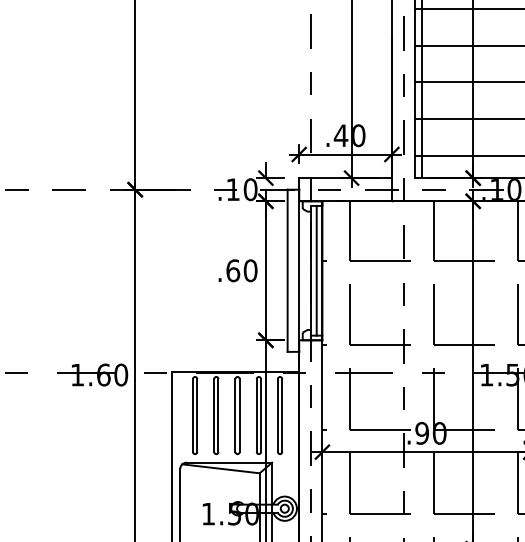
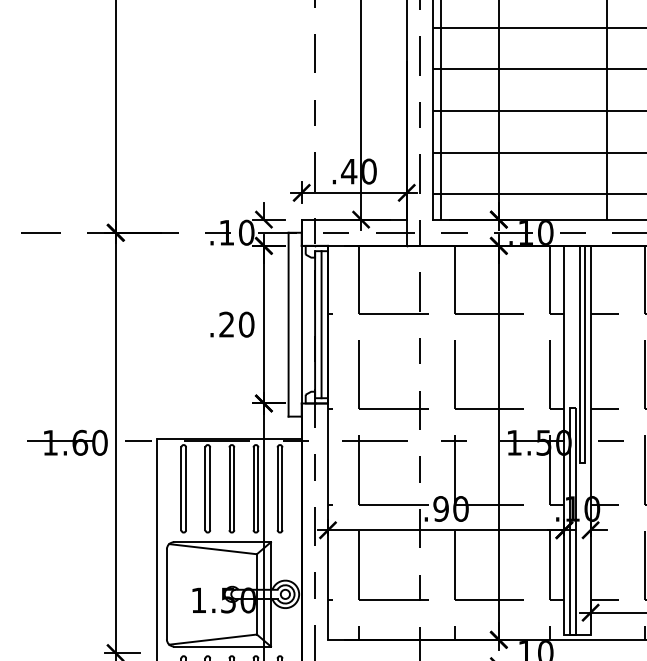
text: (232, 270) -> (226, 324), .60 -> .20

